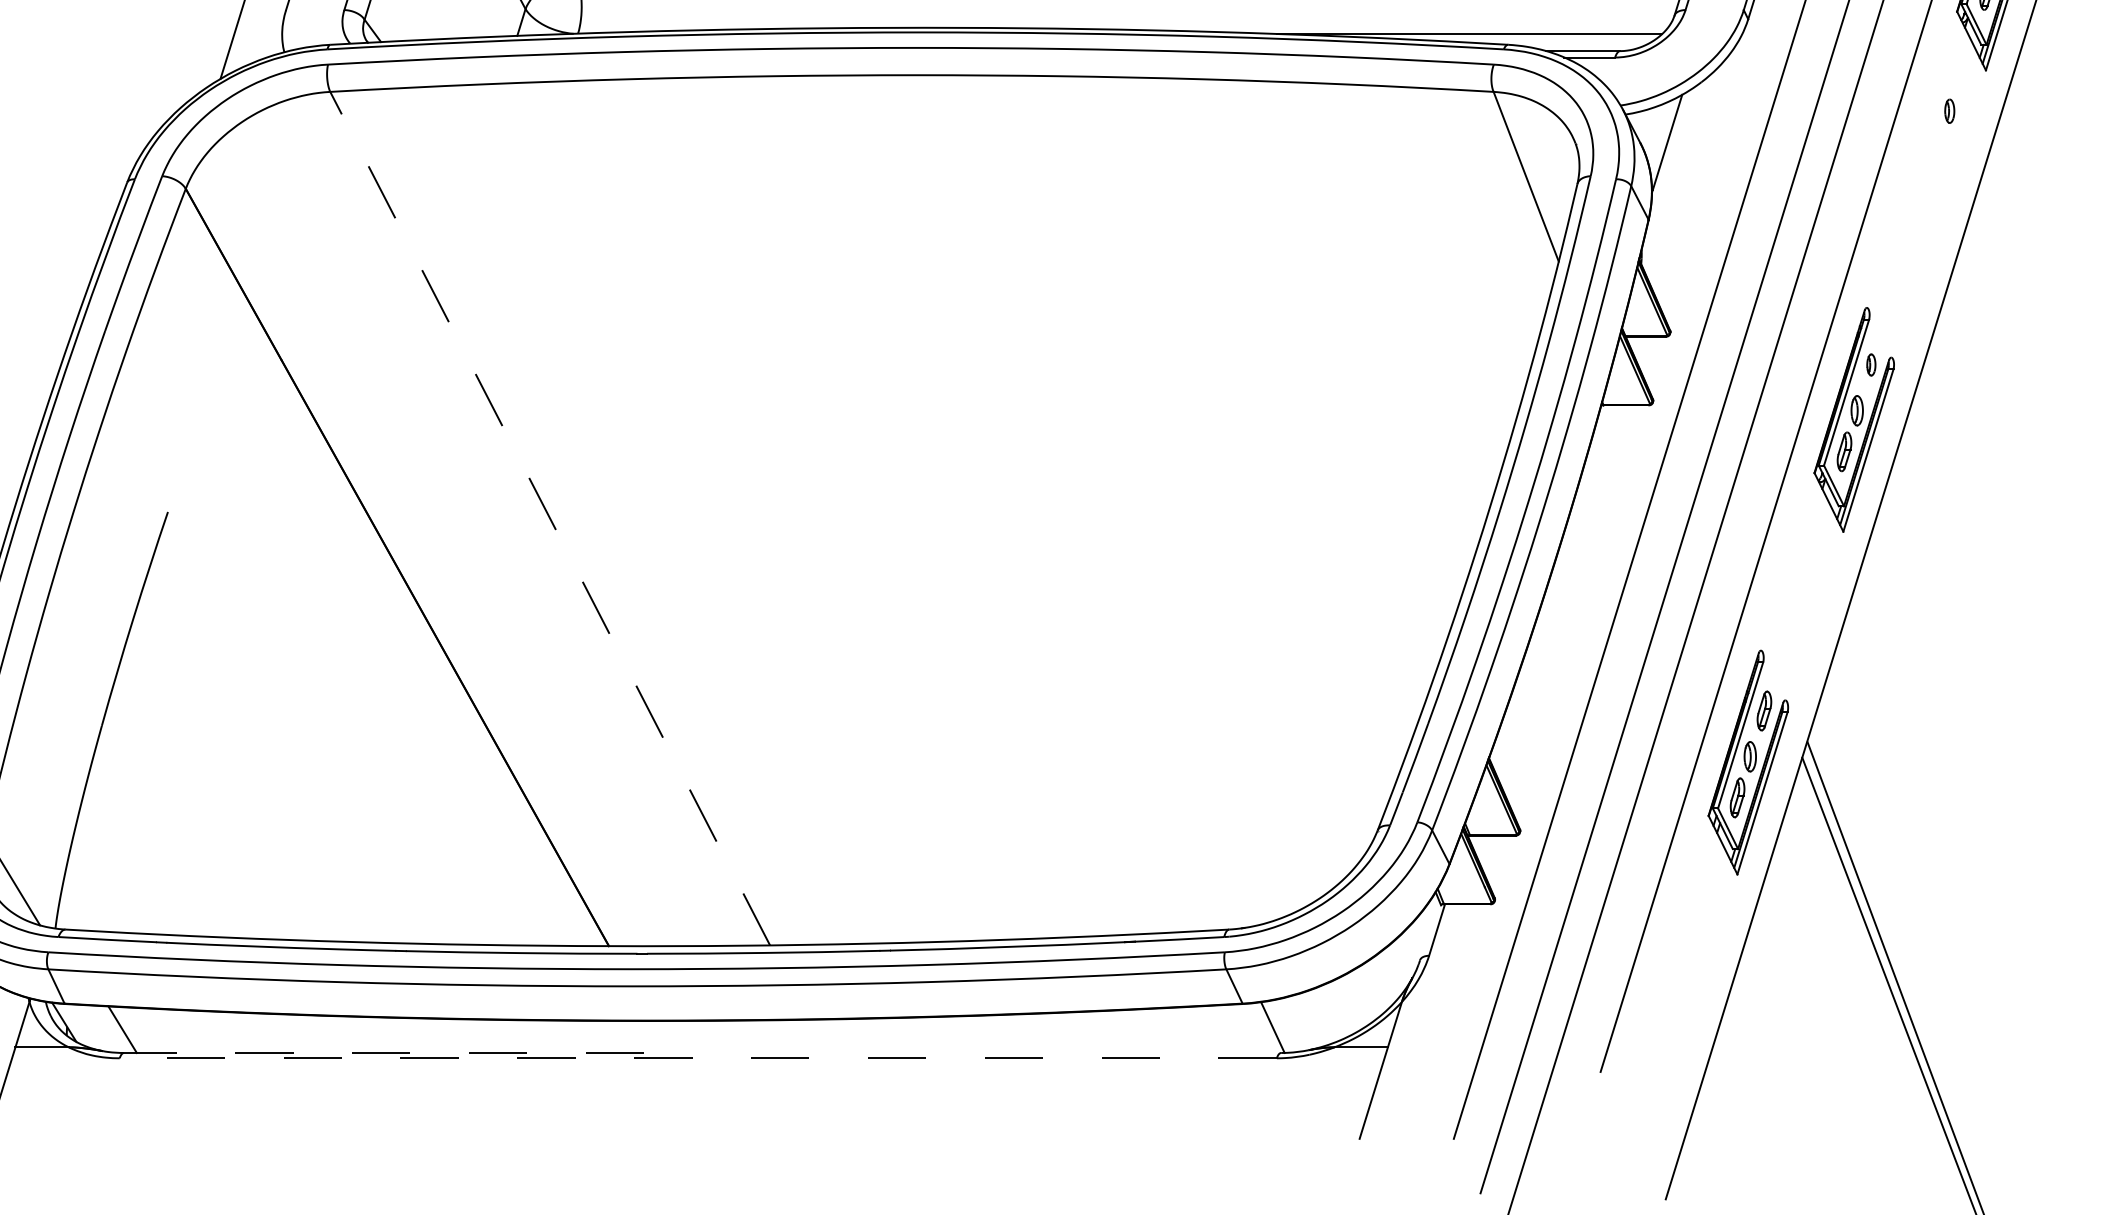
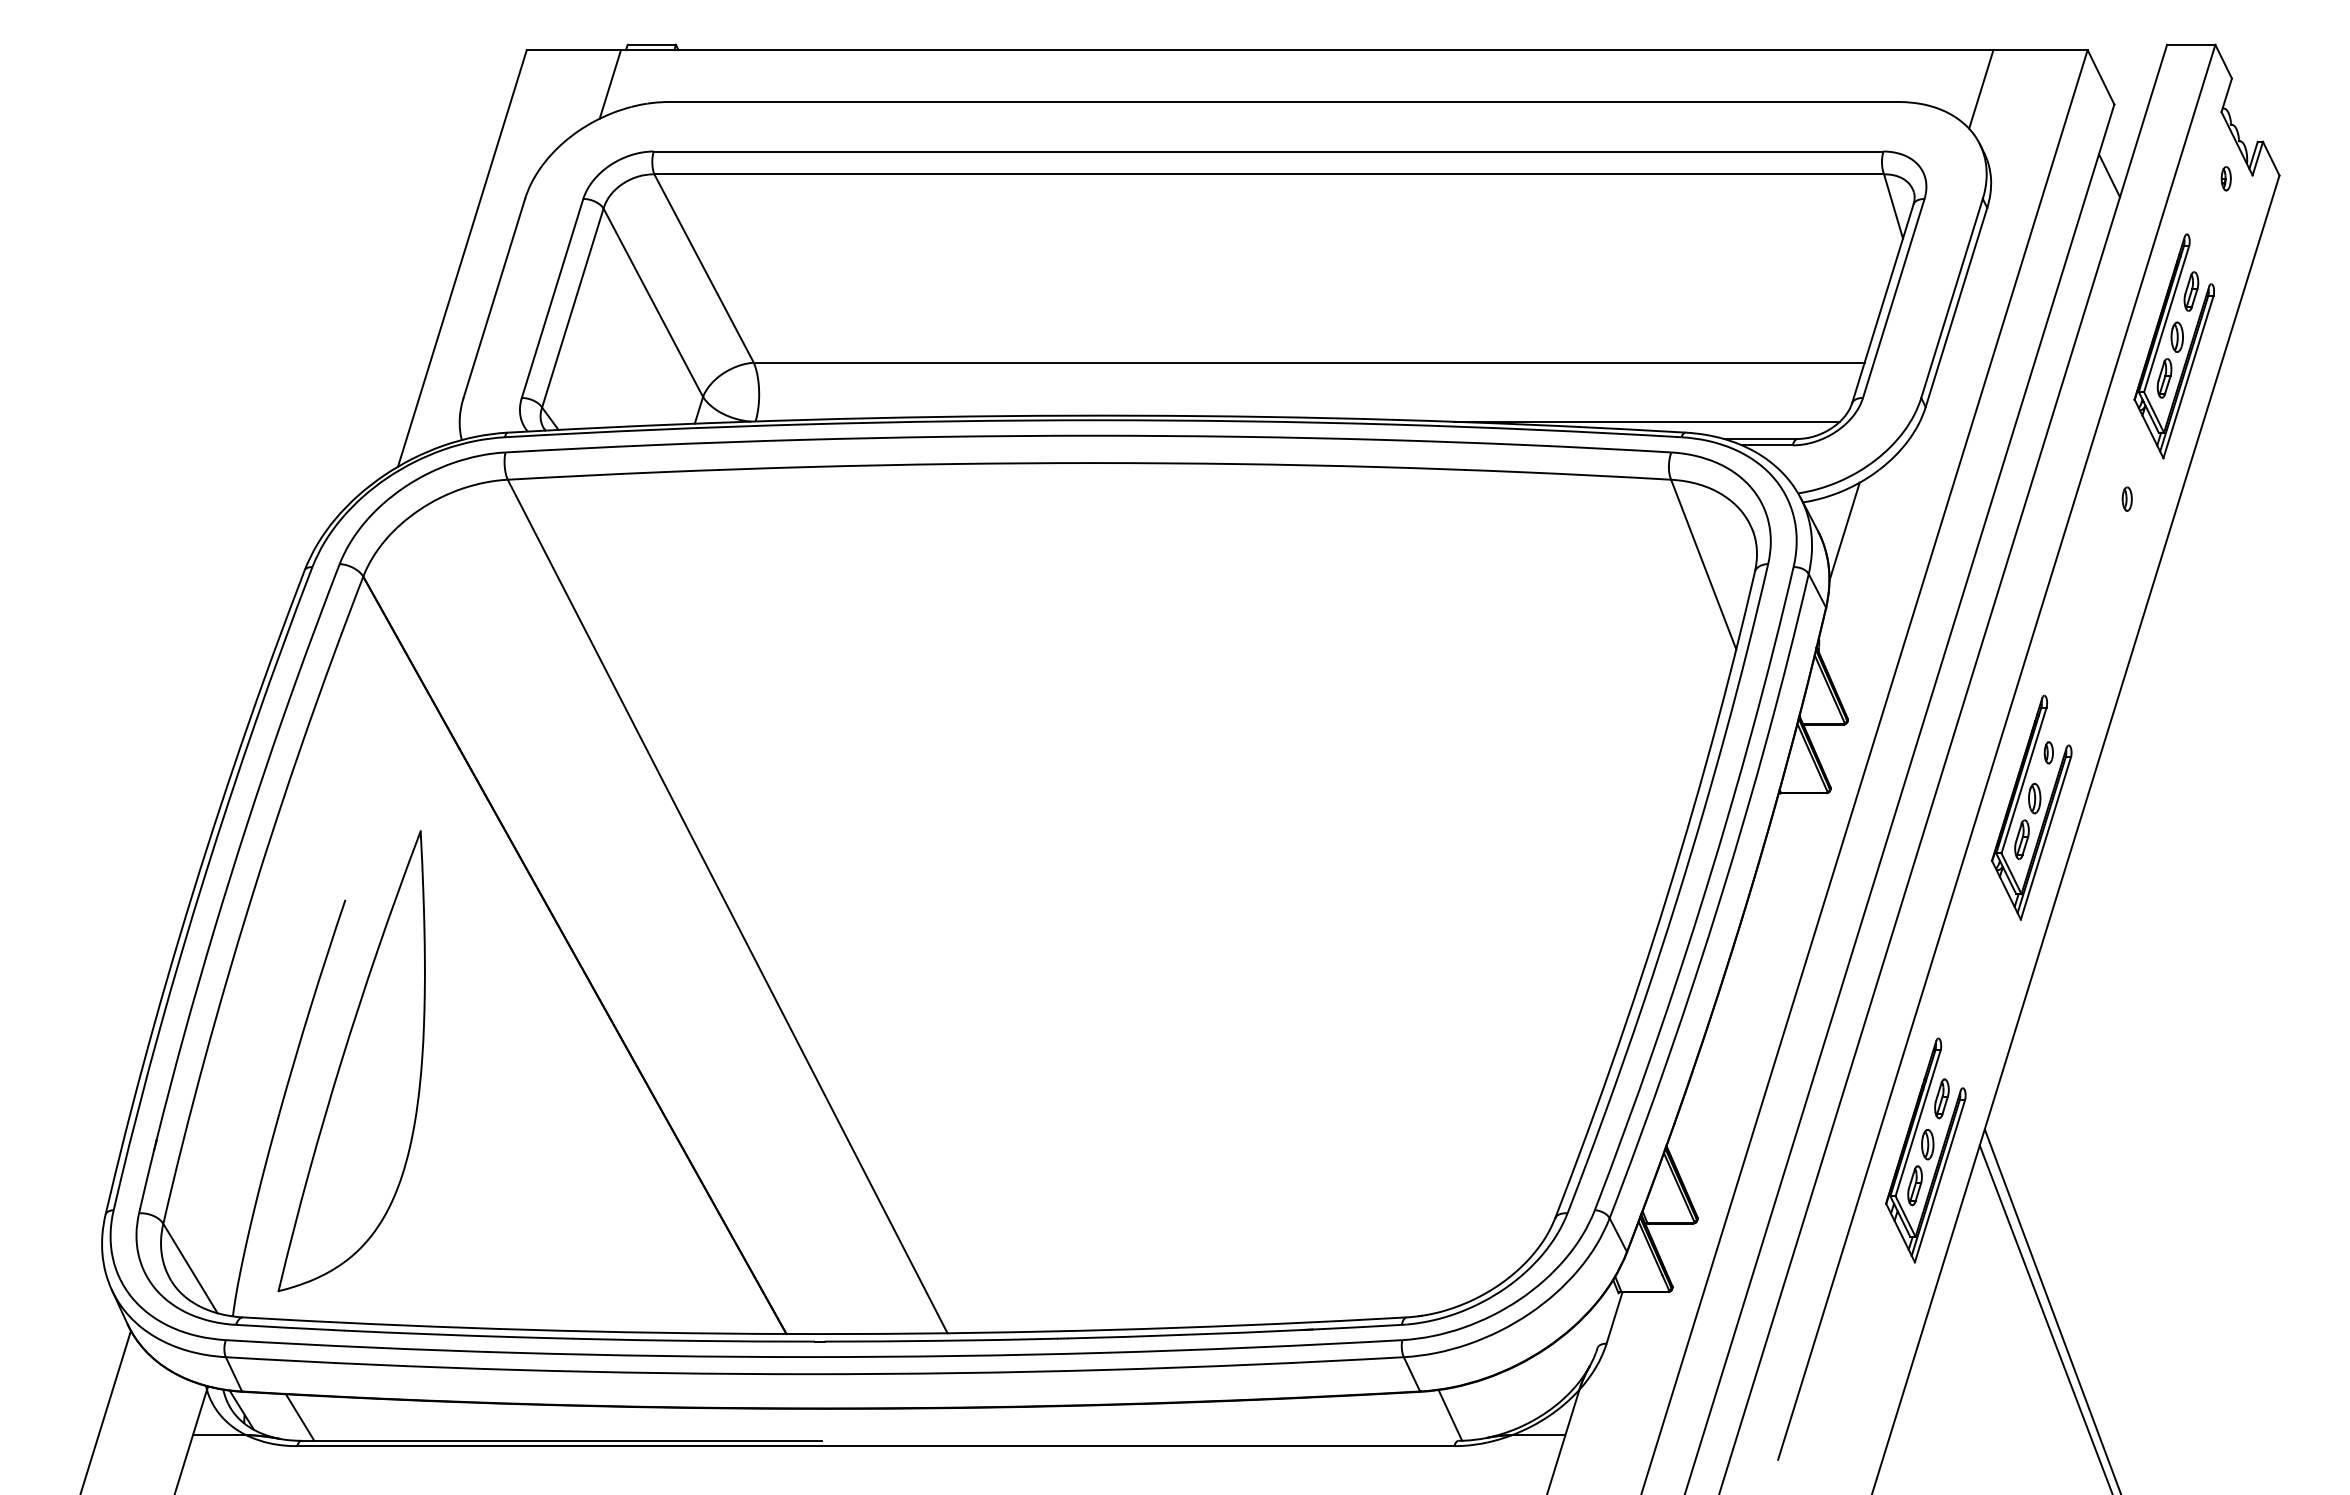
line: (550, 518) -> (727, 906), dashed -> solid
part: (174, 673) -> (351, 1061), added
line: (384, 1052) -> (561, 1440), dashed -> solid
line: (698, 1058) -> (875, 1446), dashed -> solid

